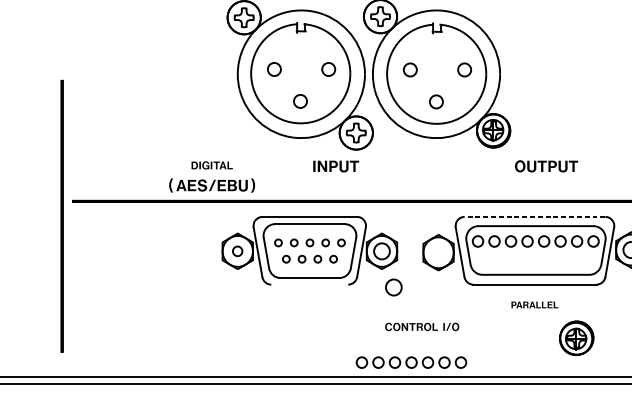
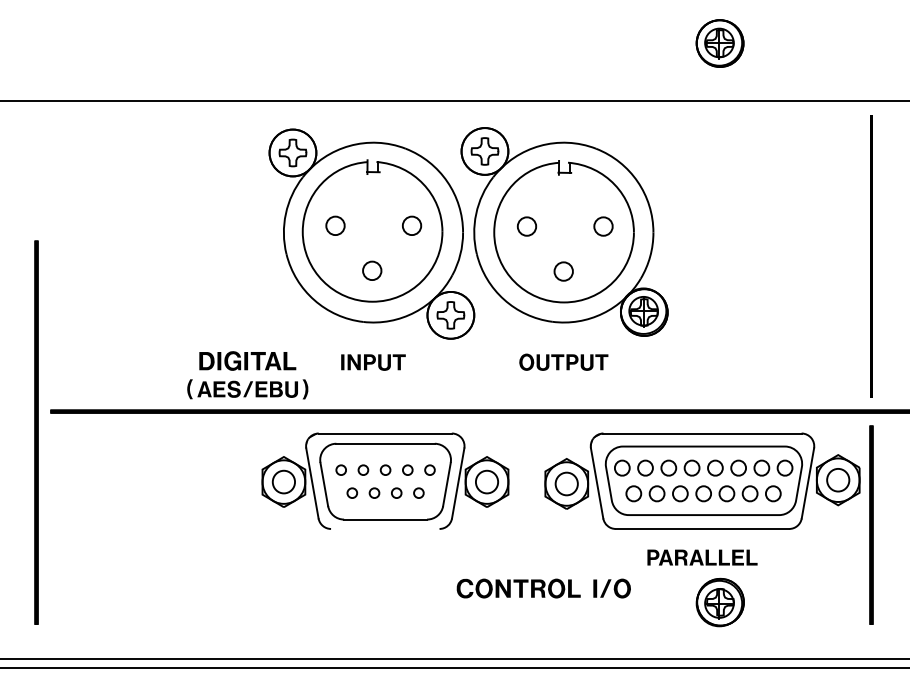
part: (211, 165) -> (247, 360), size x1.67
part: (546, 165) -> (563, 361), moved
part: (336, 166) -> (373, 362), moved
line: (534, 216) -> (702, 433), dashed -> solid
part: (237, 250) -> (283, 481), size x1.67
part: (393, 287) -> (566, 483), moved
part: (534, 304) -> (702, 557), size x1.67
part: (422, 326) -> (543, 588), size x1.67
part: (576, 338) -> (719, 602), moved
part: (411, 362) -> (703, 493), moved

